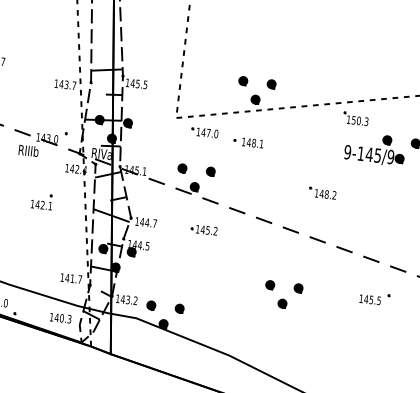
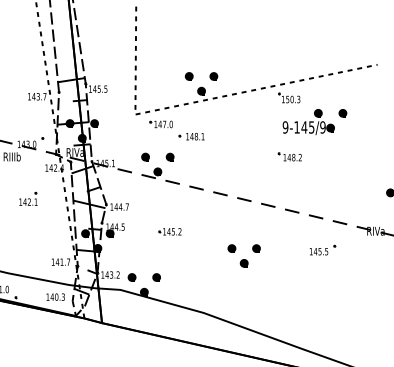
part: (248, 142) -> (191, 136), moved
part: (322, 192) -> (289, 156), moved
part: (203, 229) -> (169, 231), moved

